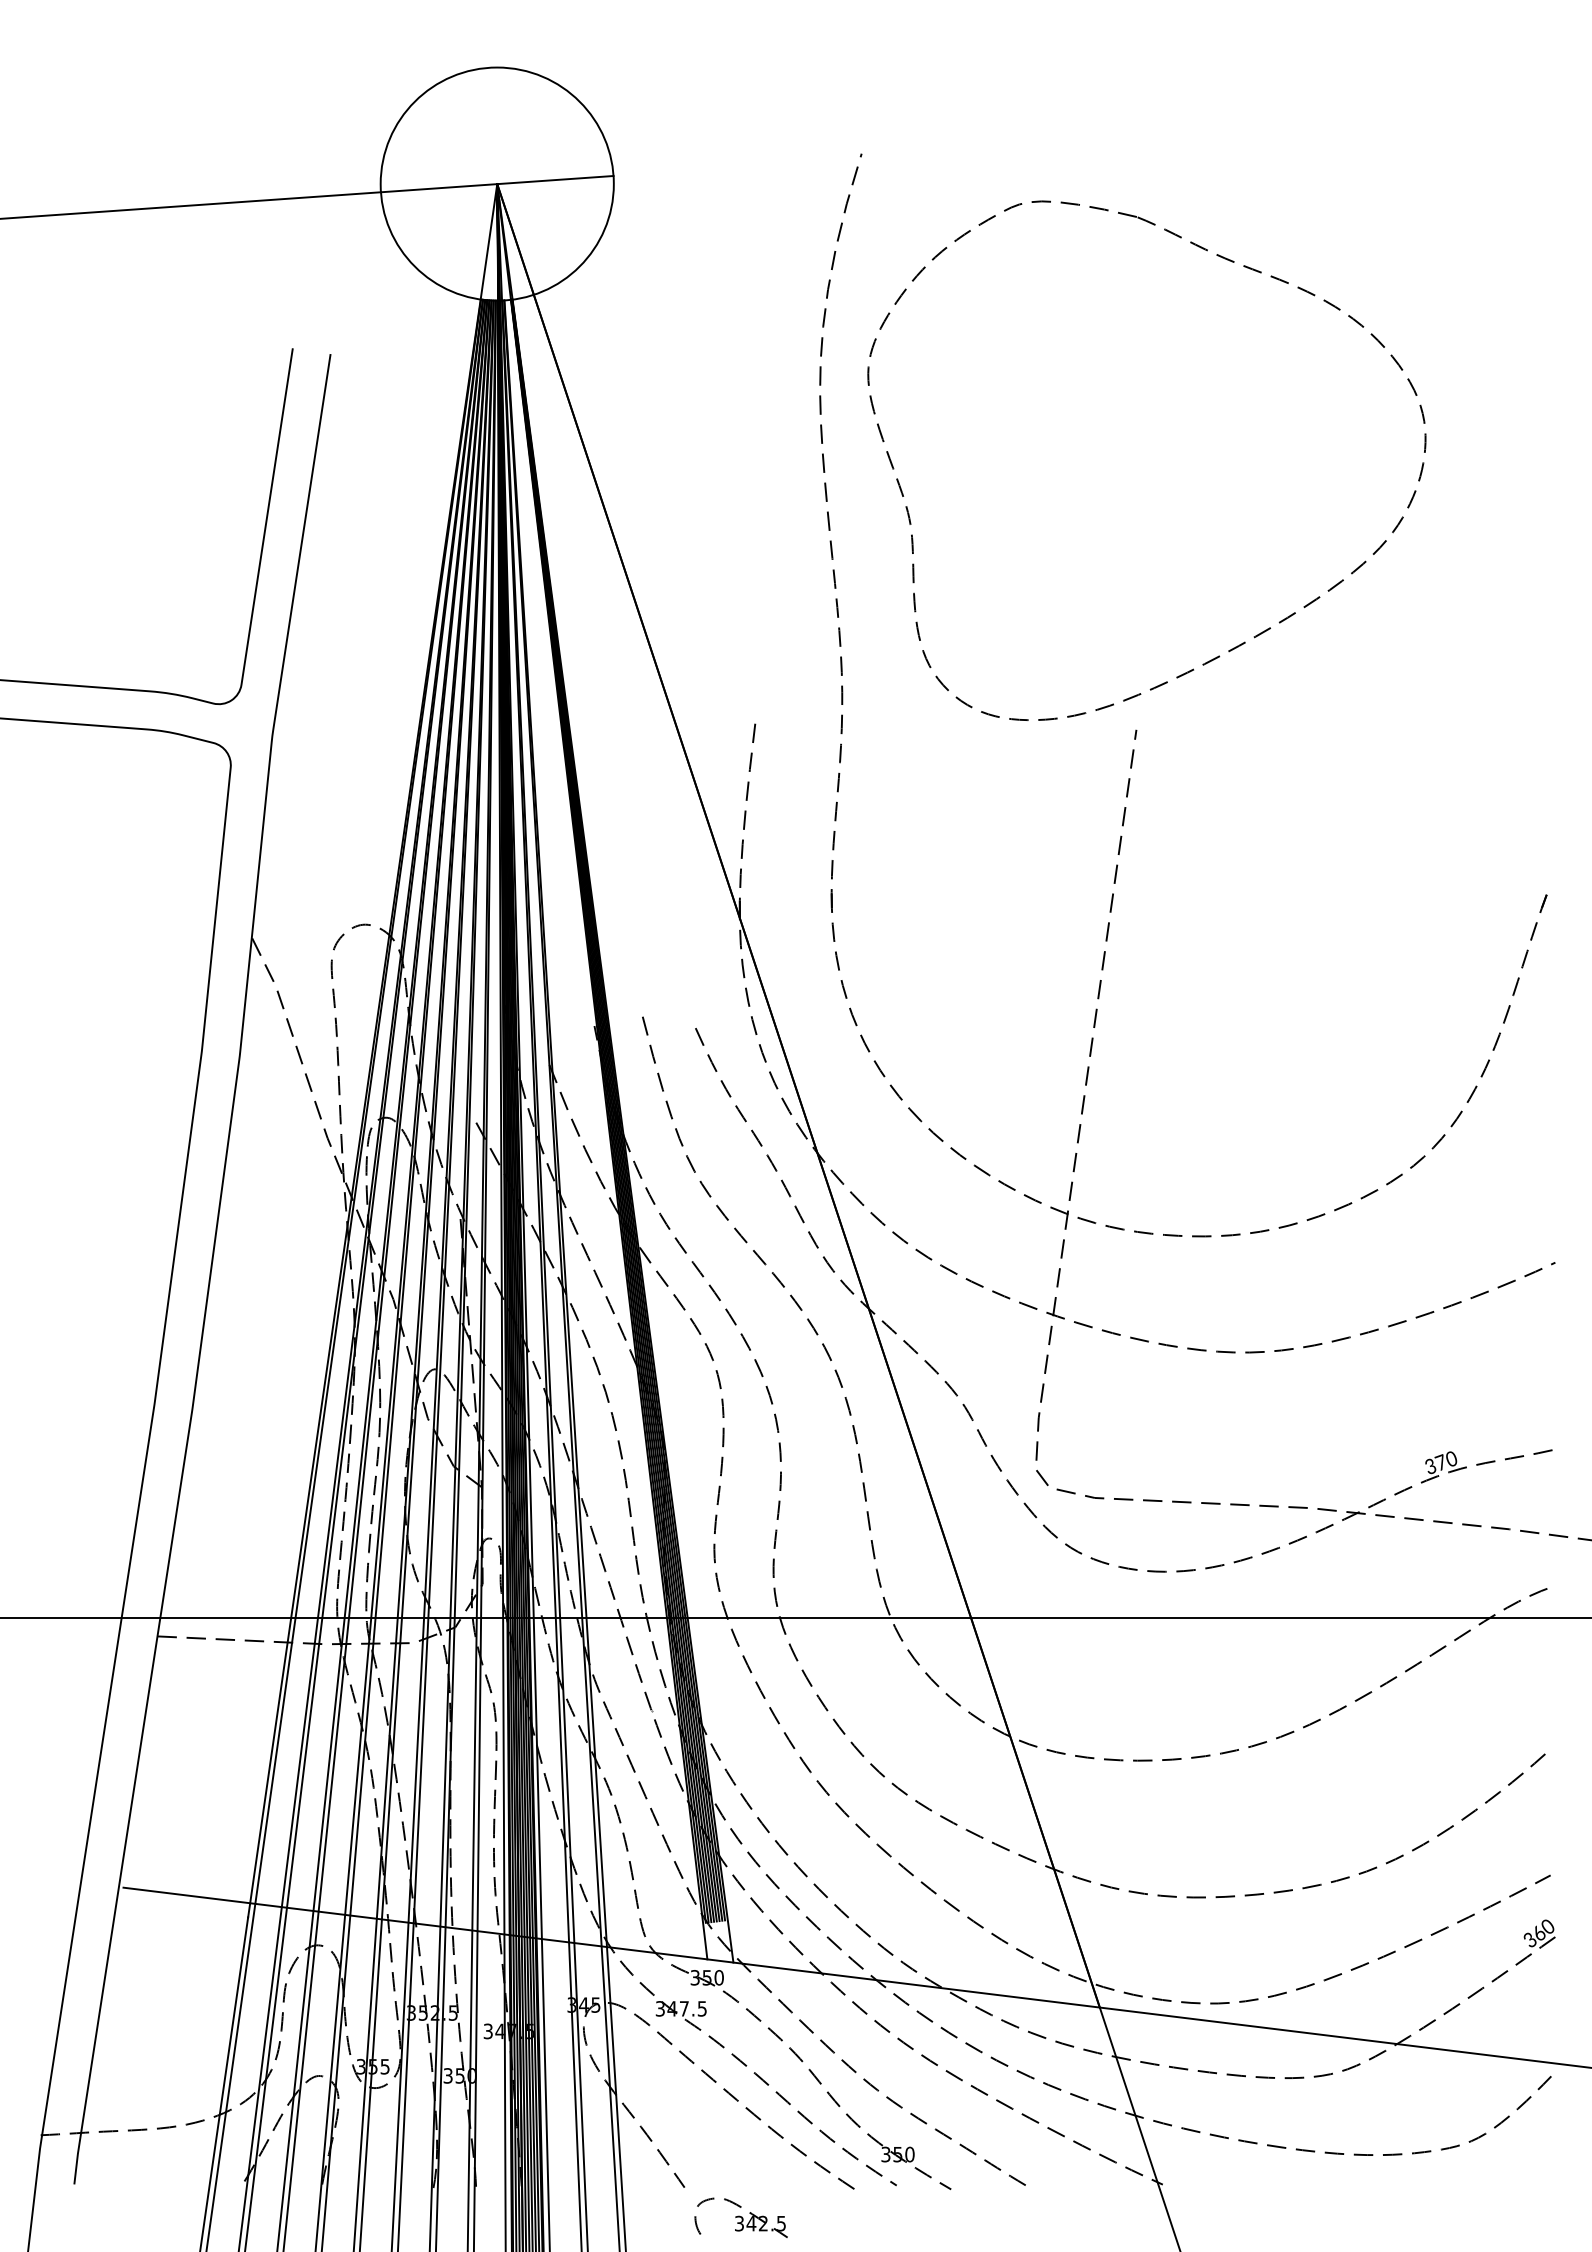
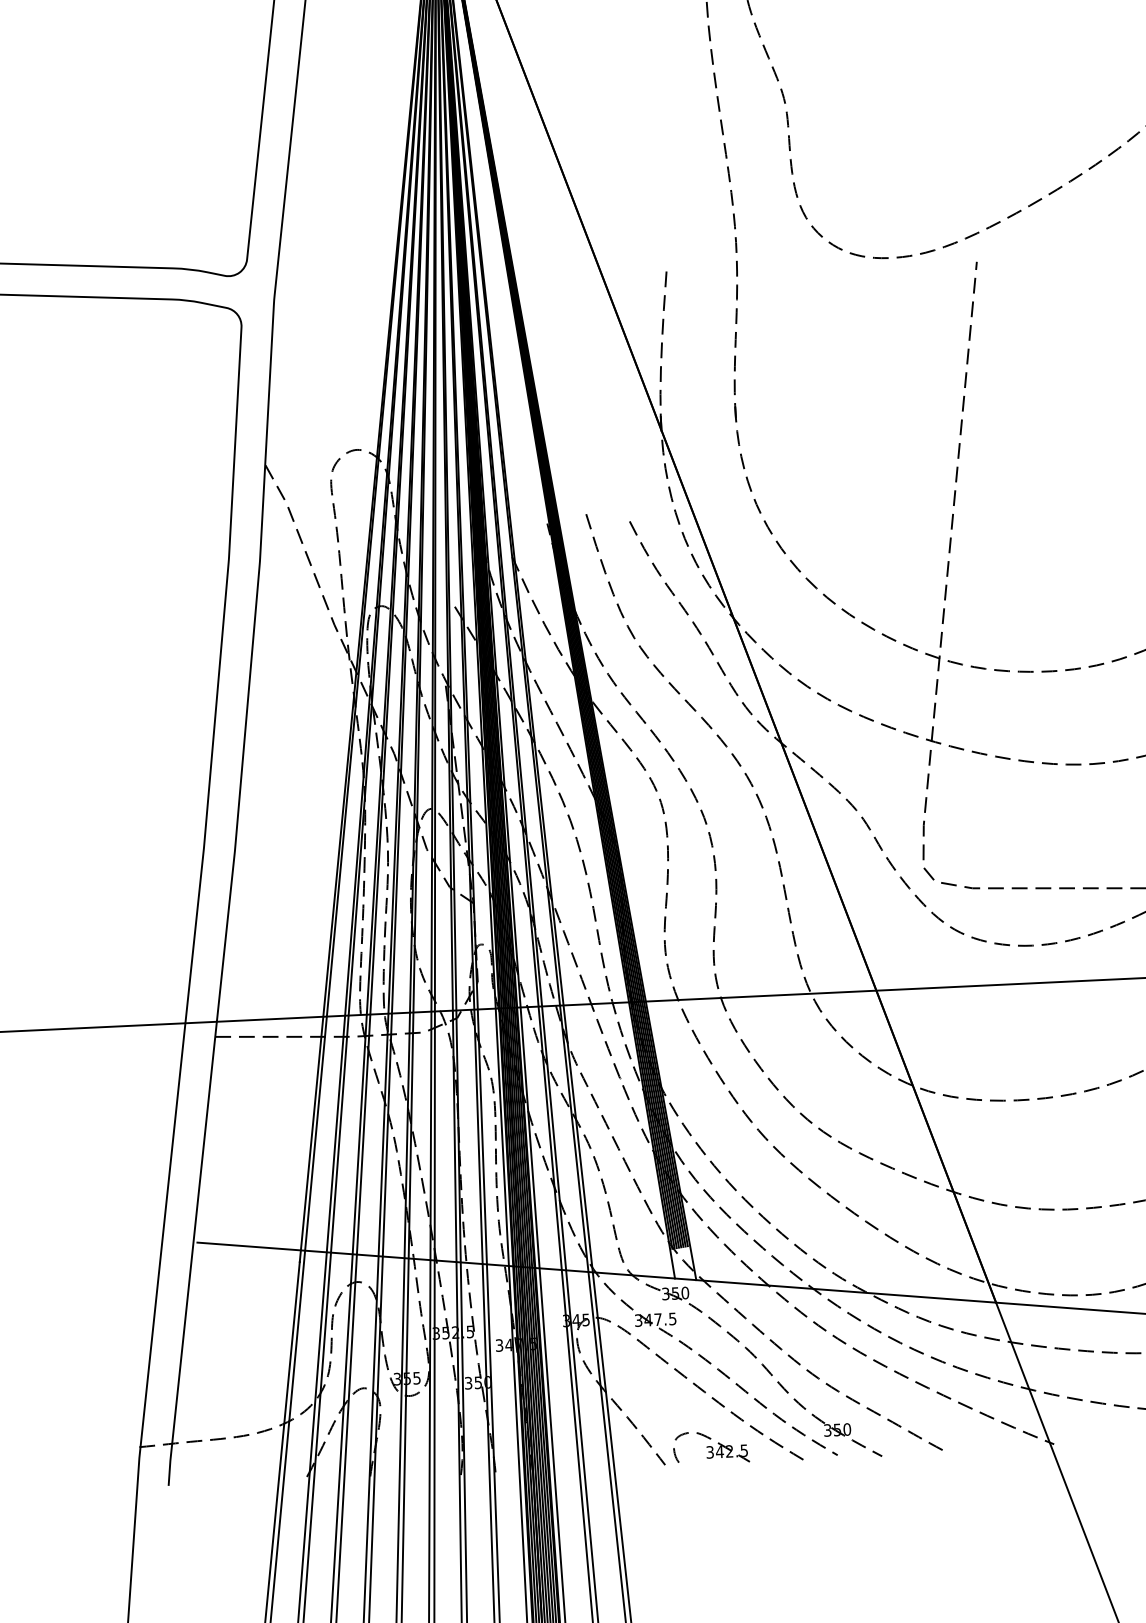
part: (740, 2217) -> (710, 1447), moved

